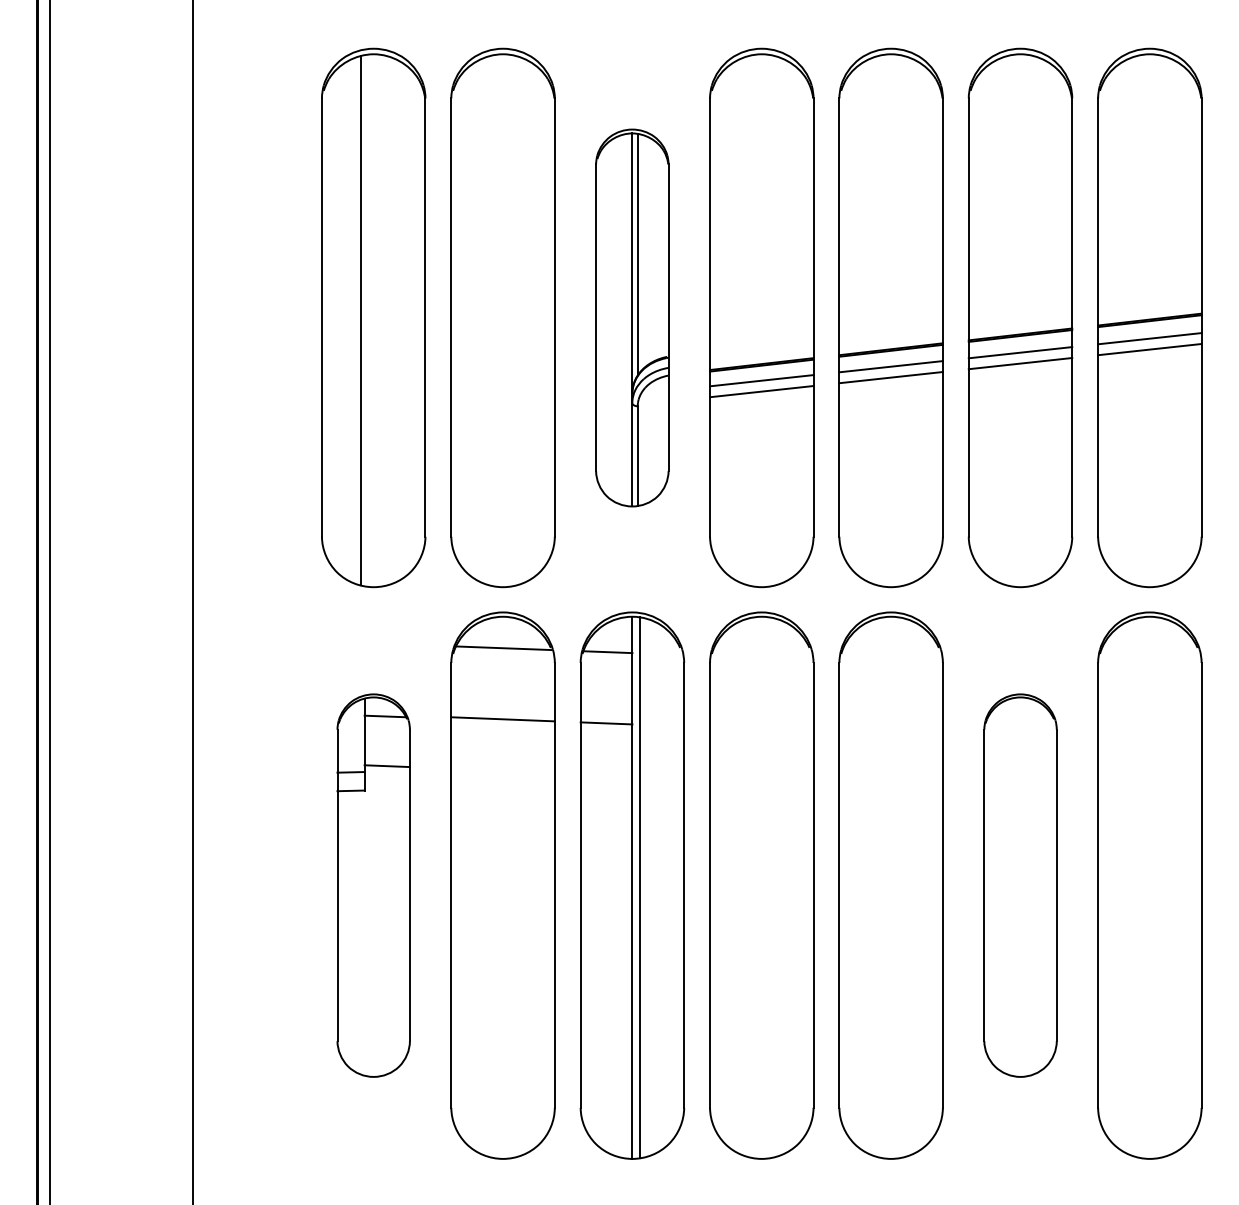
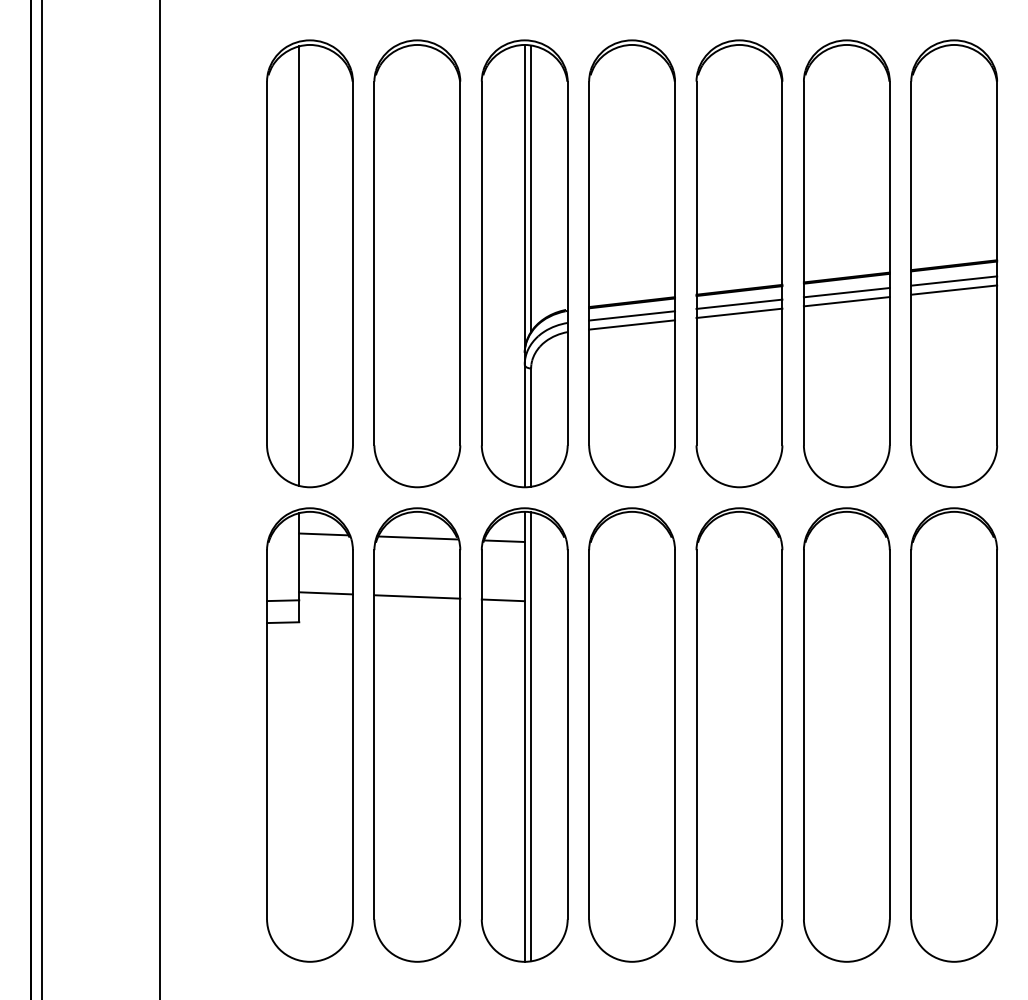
part: (632, 317) -> (524, 263), size x1.43
part: (373, 885) -> (309, 734), size x1.43
part: (1020, 885) -> (846, 734), size x1.43

